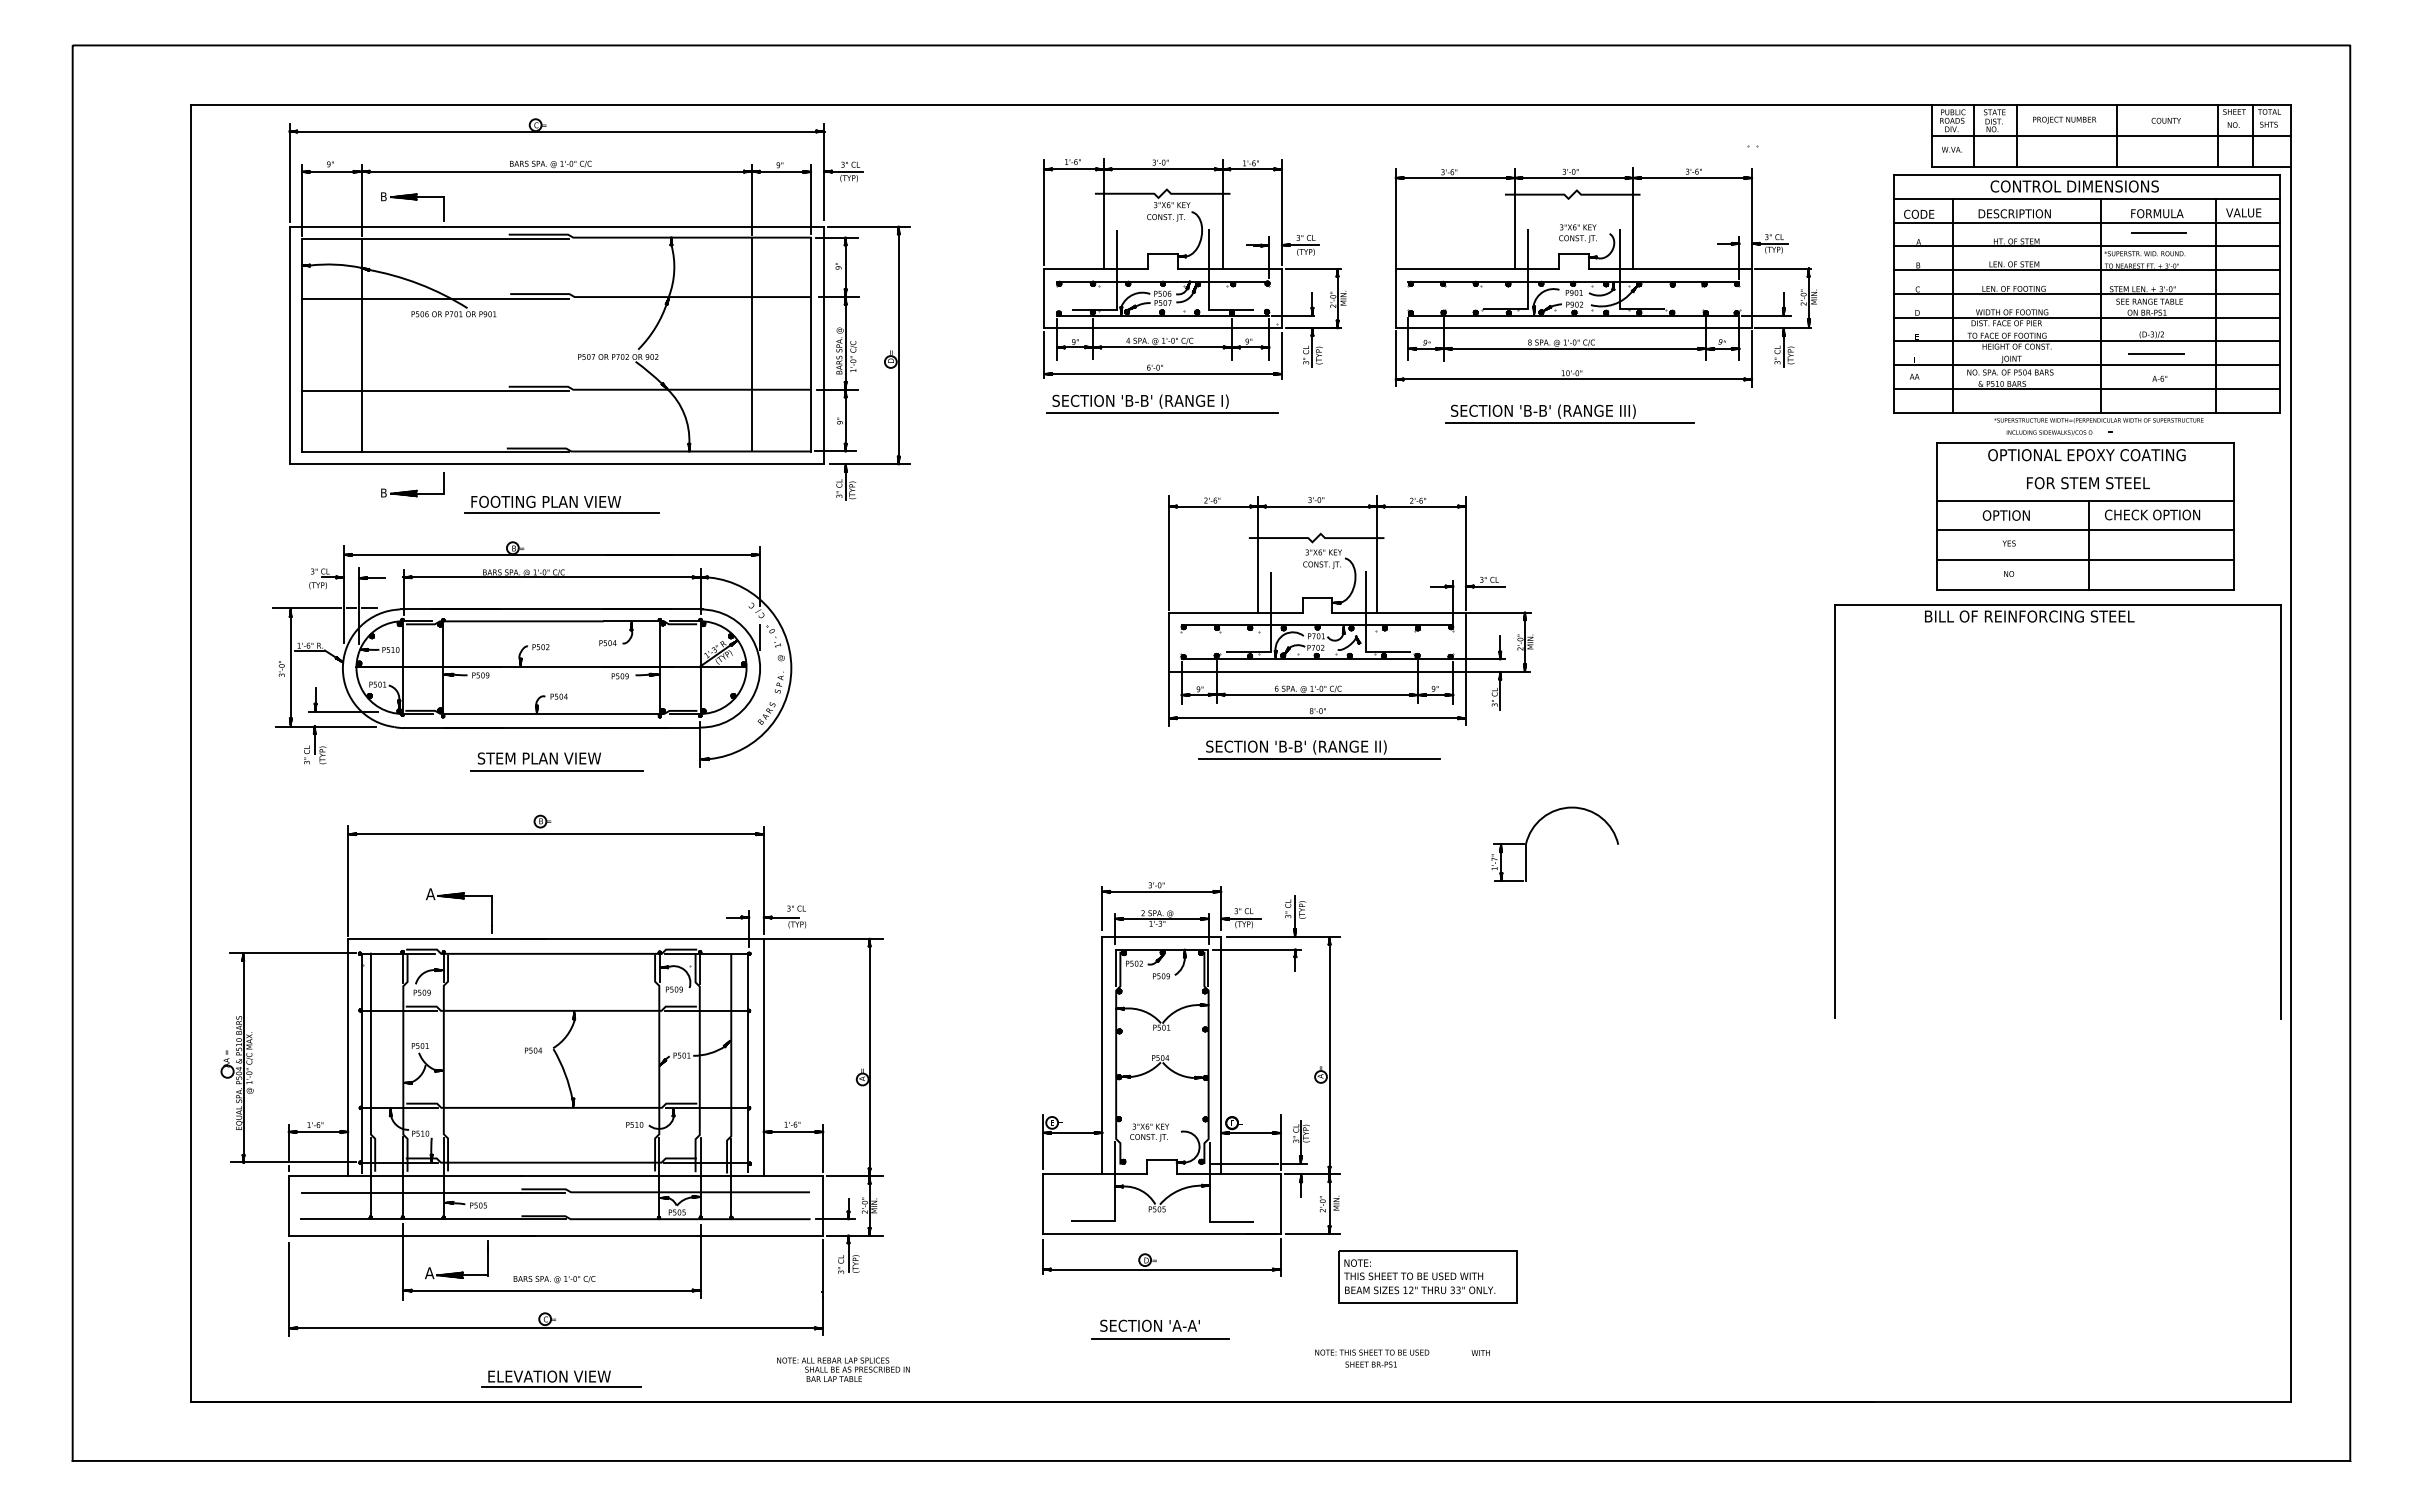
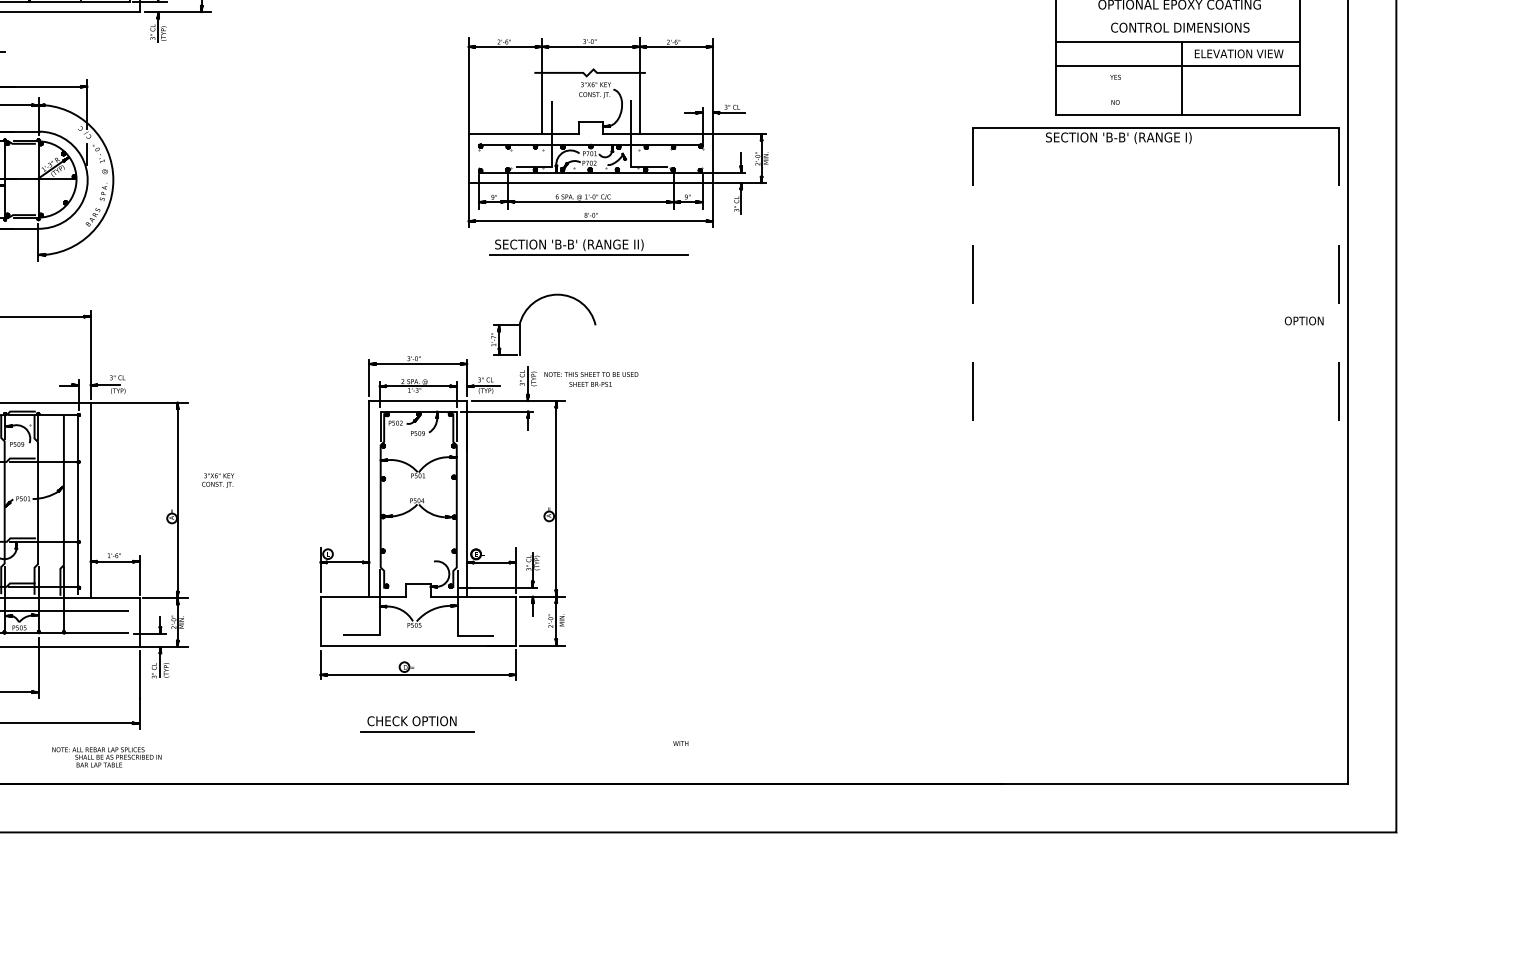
text: (2087, 483) -> (1180, 27), FOR STEM STEEL -> CONTROL DIMENSIONS
text: (2159, 514) -> (1239, 53), CHECK OPTION -> ELEVATION VIEW
text: (2005, 515) -> (1303, 320), moved
line: (2084, 559) -> (1177, 90), removed
part: (1350, 610) -> (617, 132), moved
text: (2029, 617) -> (1132, 138), BILL OF REINFORCING STEEL -> SECTION 'B-B' (RANGE I)
part: (1319, 749) -> (588, 246), moved
line: (1835, 811) -> (972, 297), solid -> dashed
line: (2280, 811) -> (1338, 297), solid -> dashed
part: (1532, 831) -> (524, 314), moved
text: (1149, 1132) -> (218, 480), moved
part: (1427, 1276) -> (636, 680), removed
text: (1154, 1325) -> (412, 720), SECTION 'A-A' -> CHECK OPTION
text: (1372, 1358) -> (591, 379), moved
text: (843, 1369) -> (106, 757), moved

